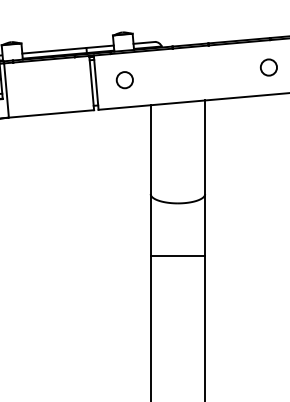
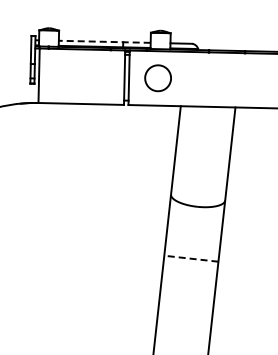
line: (68, 49) -> (105, 41), solid -> dashed
circle: (124, 80) -> (157, 78), size x1.6
line: (177, 255) -> (190, 258), solid -> dashed

